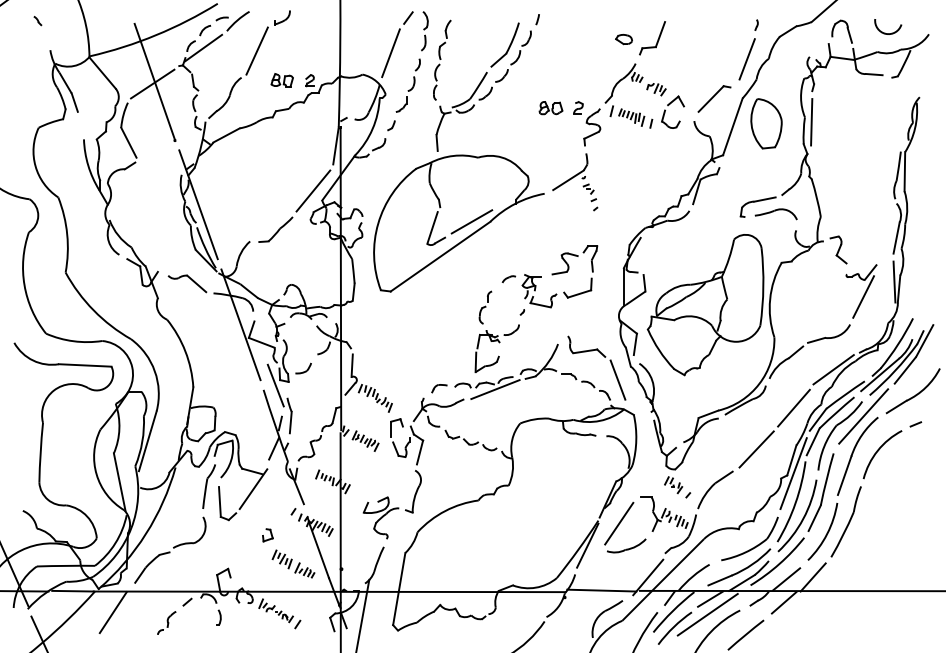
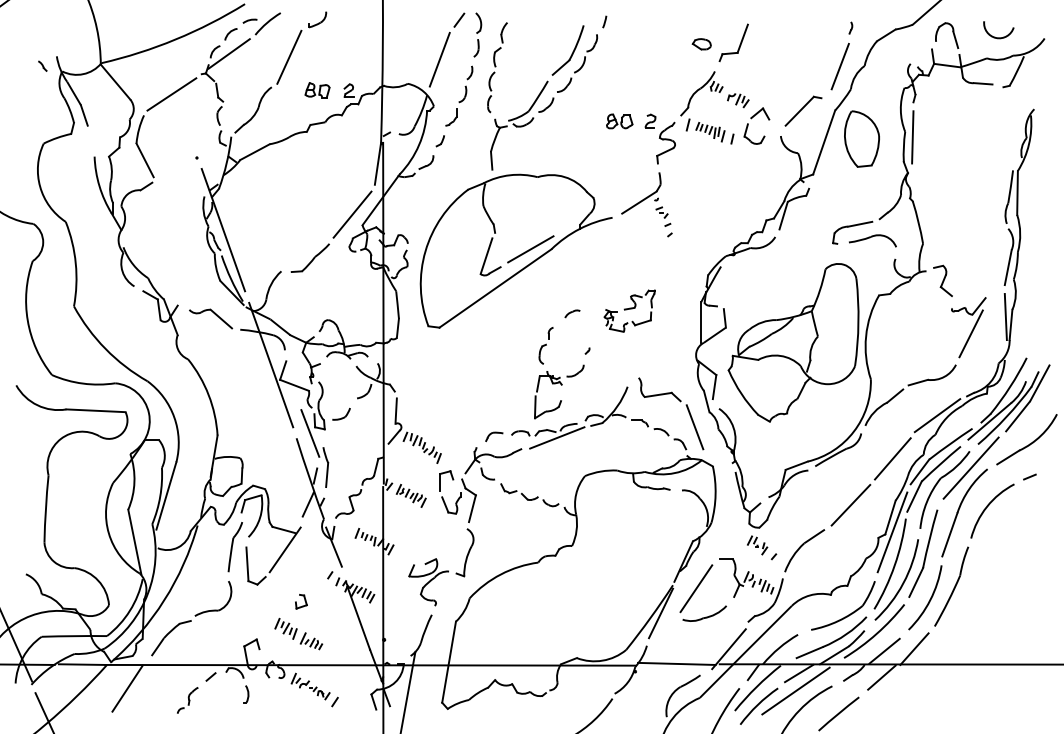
part: (37, 21) -> (42, 66), moved
line: (154, 81) -> (173, 91), removed
part: (559, 276) -> (629, 310), size x0.6
part: (293, 563) -> (298, 633), moved

